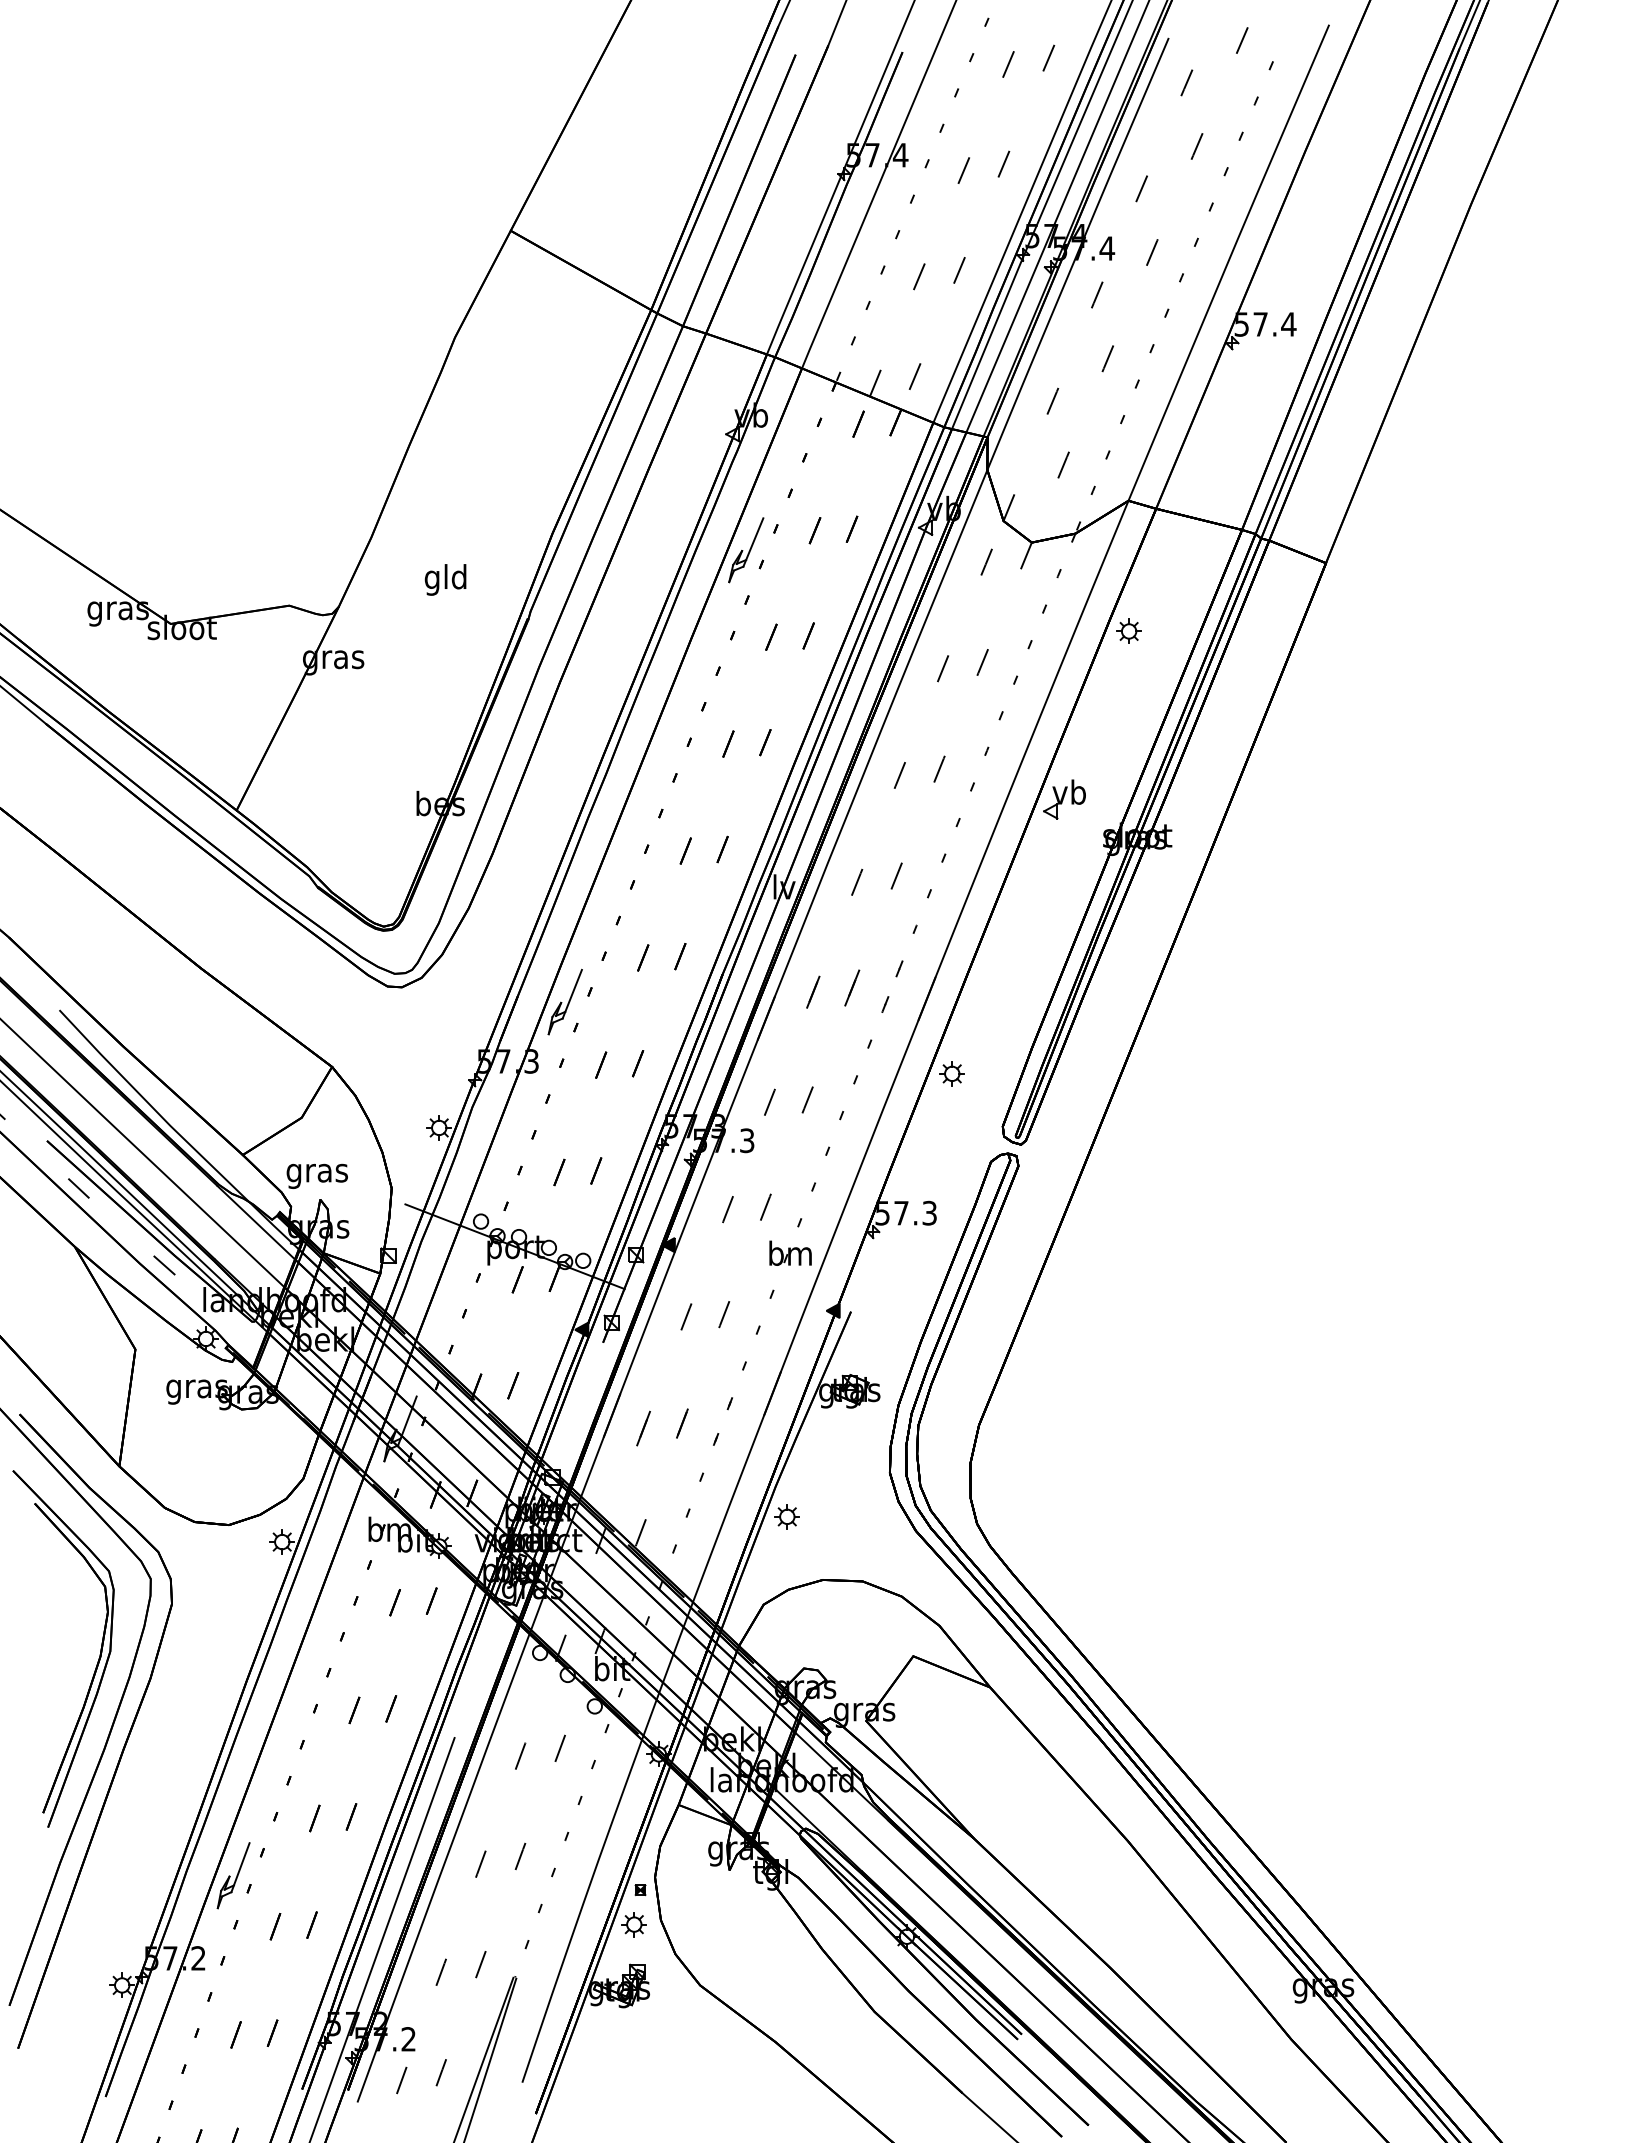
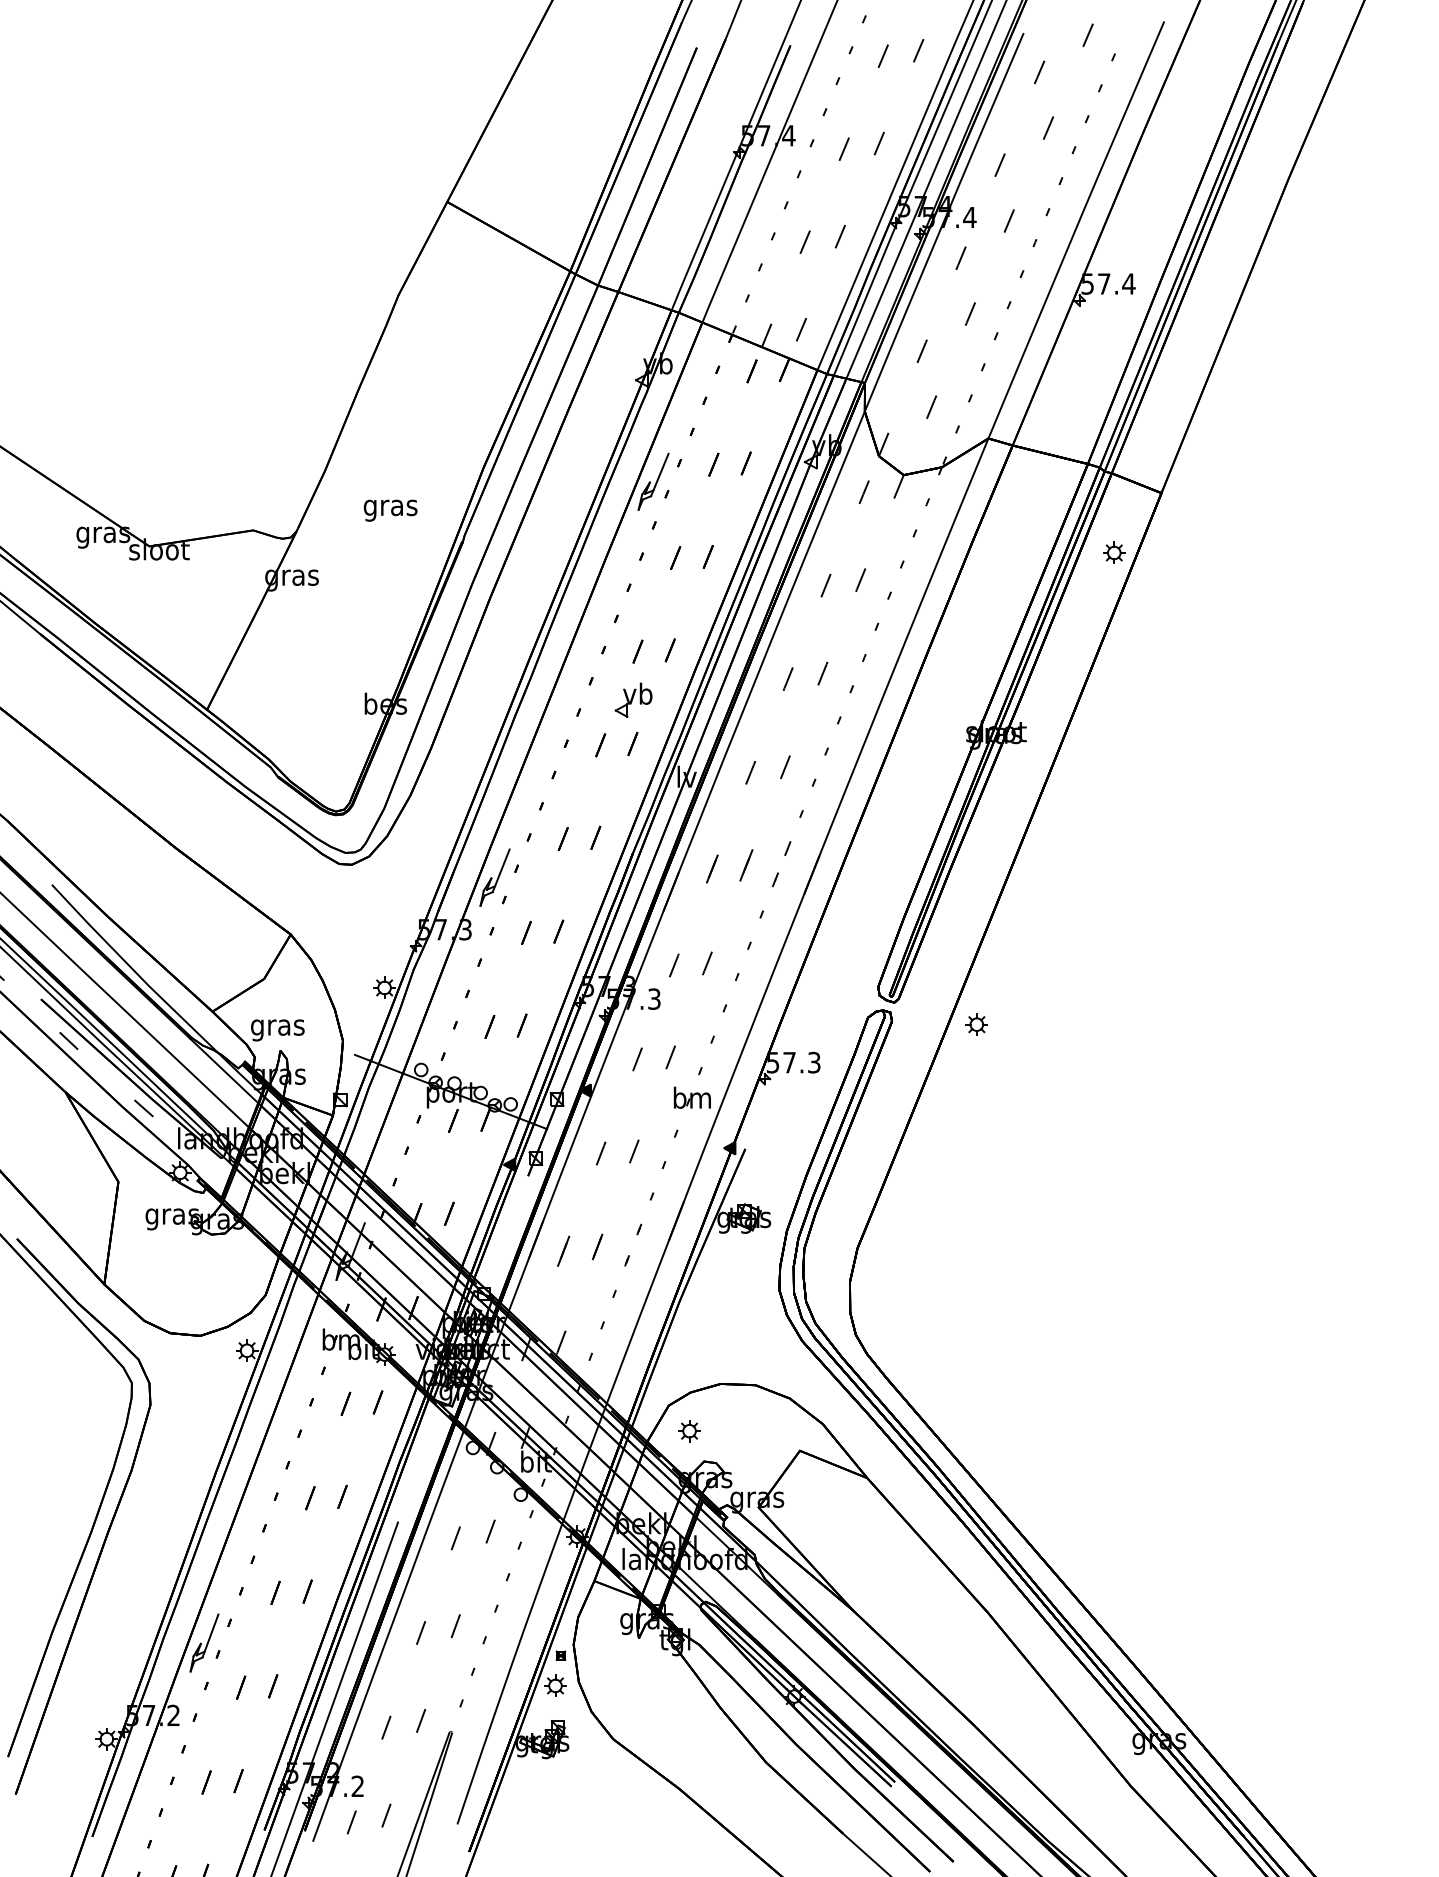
text: (445, 579) -> (390, 507), gld -> gras
part: (1128, 630) -> (1113, 552), moved
part: (1064, 799) -> (633, 700), moved
part: (951, 1073) -> (976, 1024), moved
part: (786, 1516) -> (688, 1430), moved
part: (98, 1658) -> (86, 1452), removed

